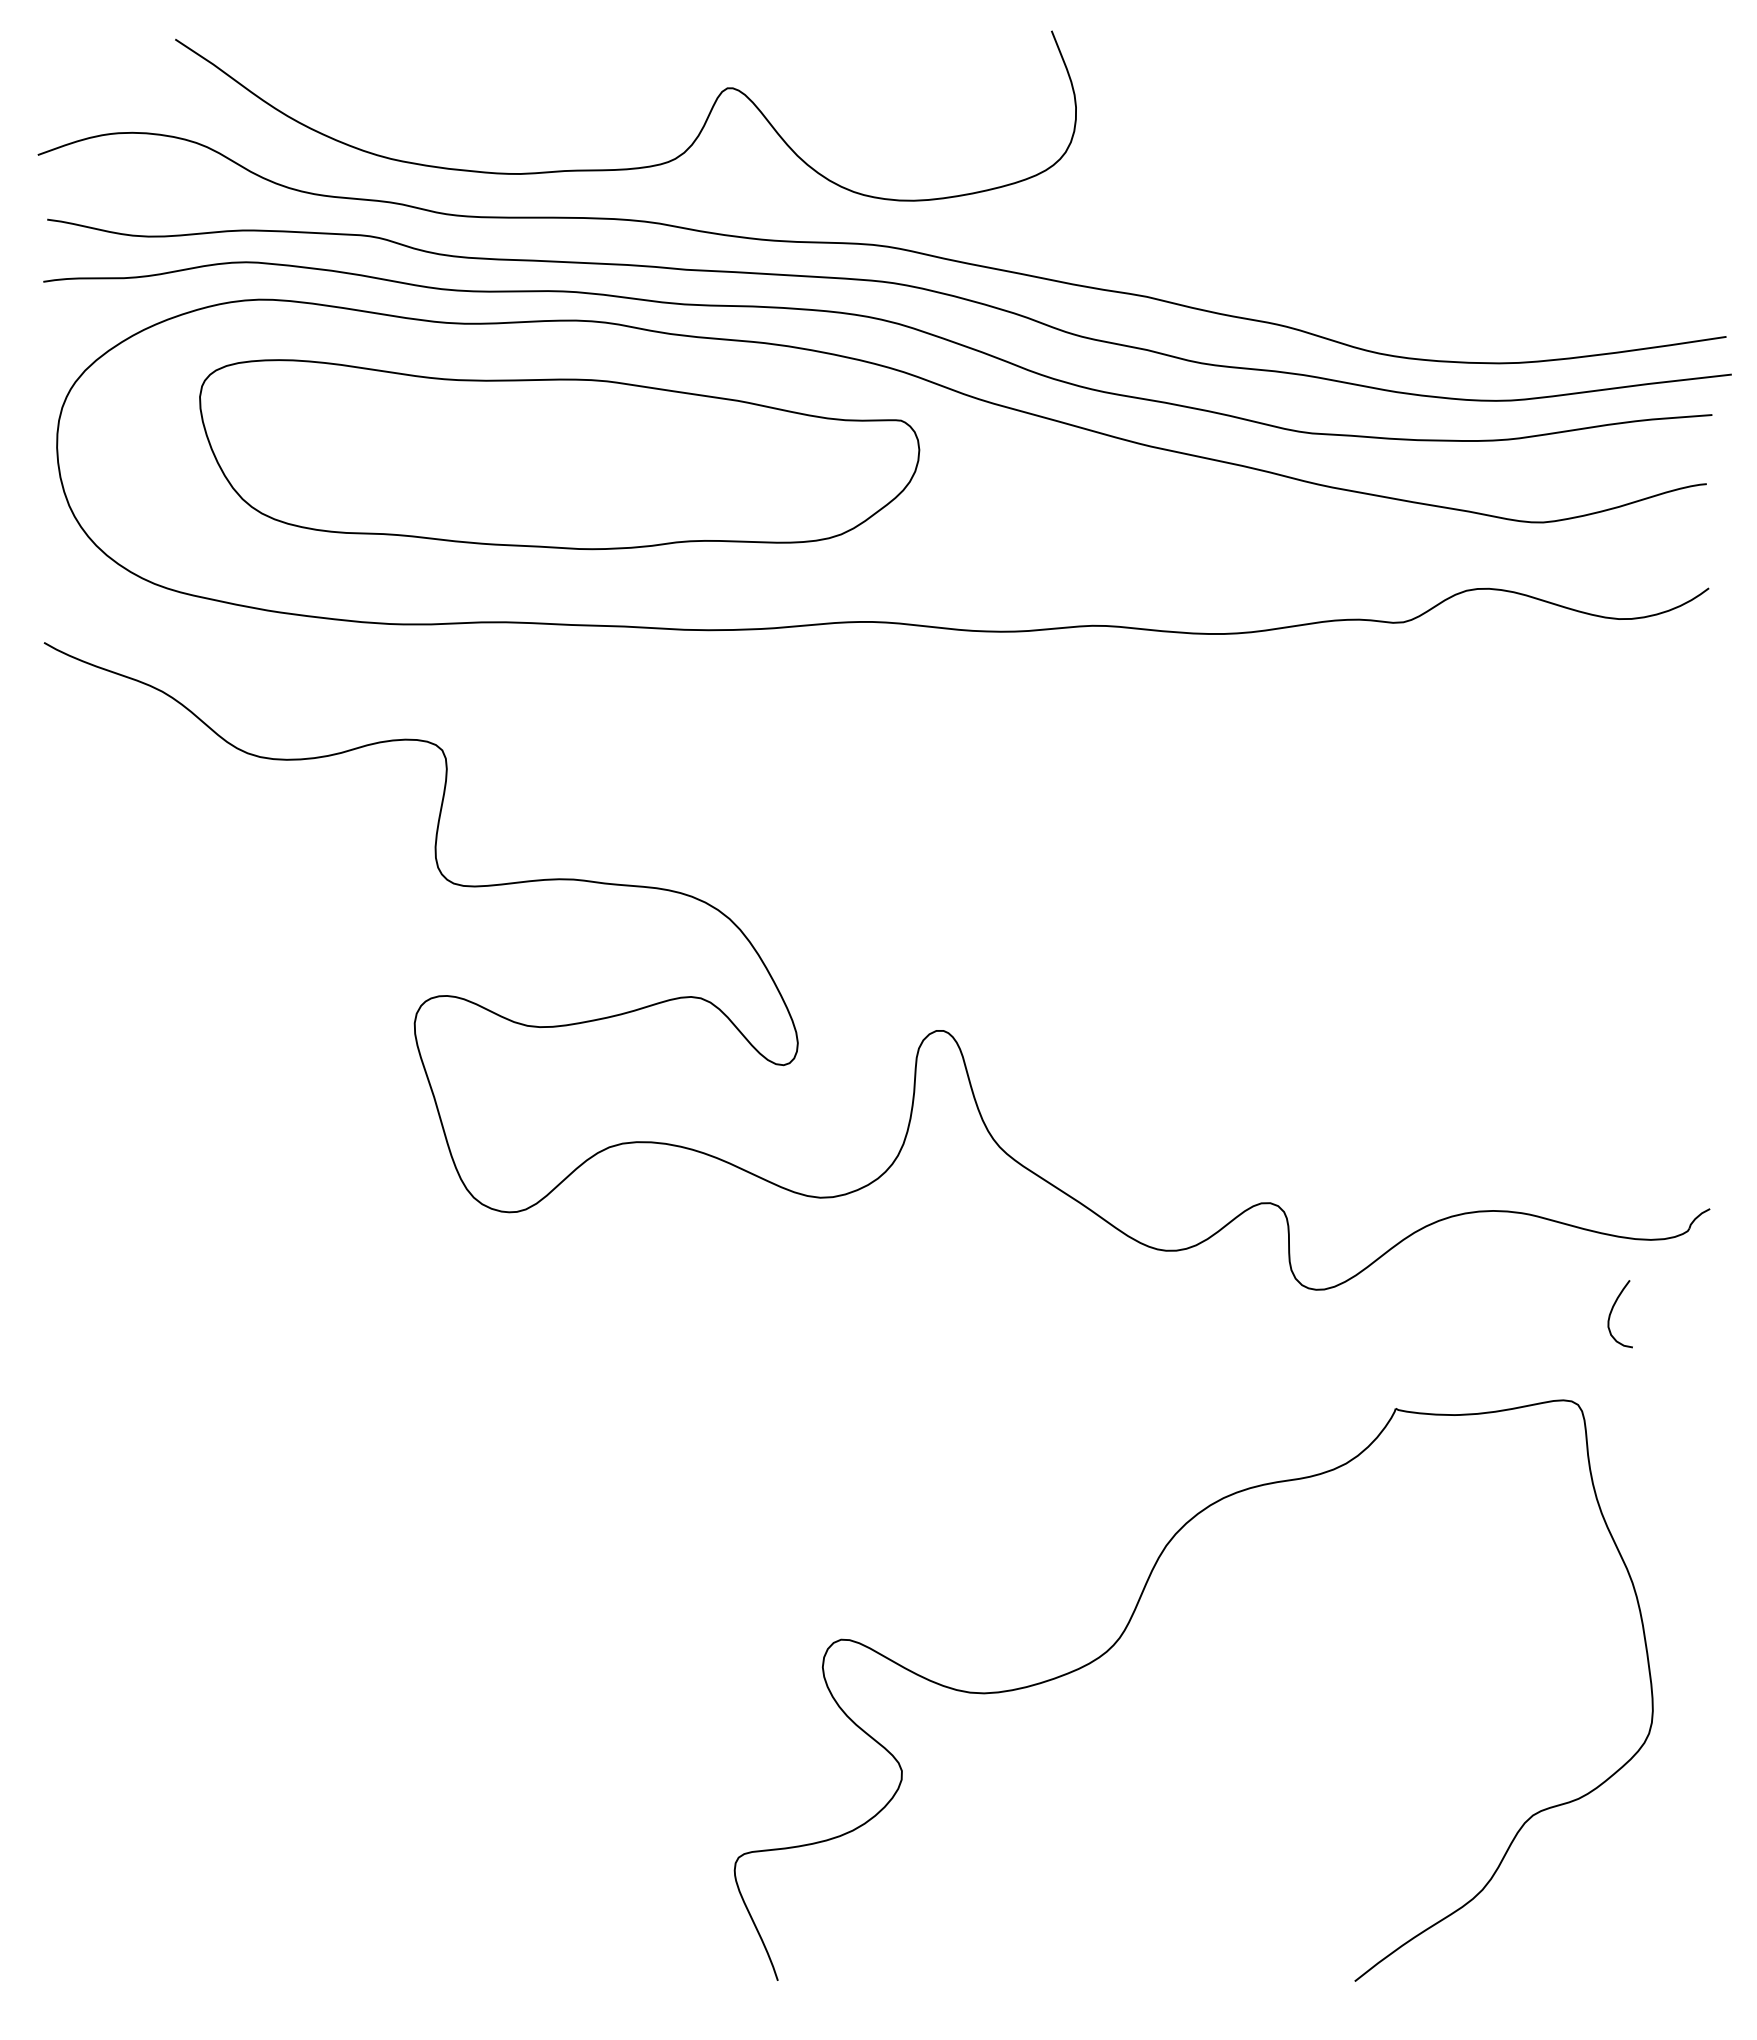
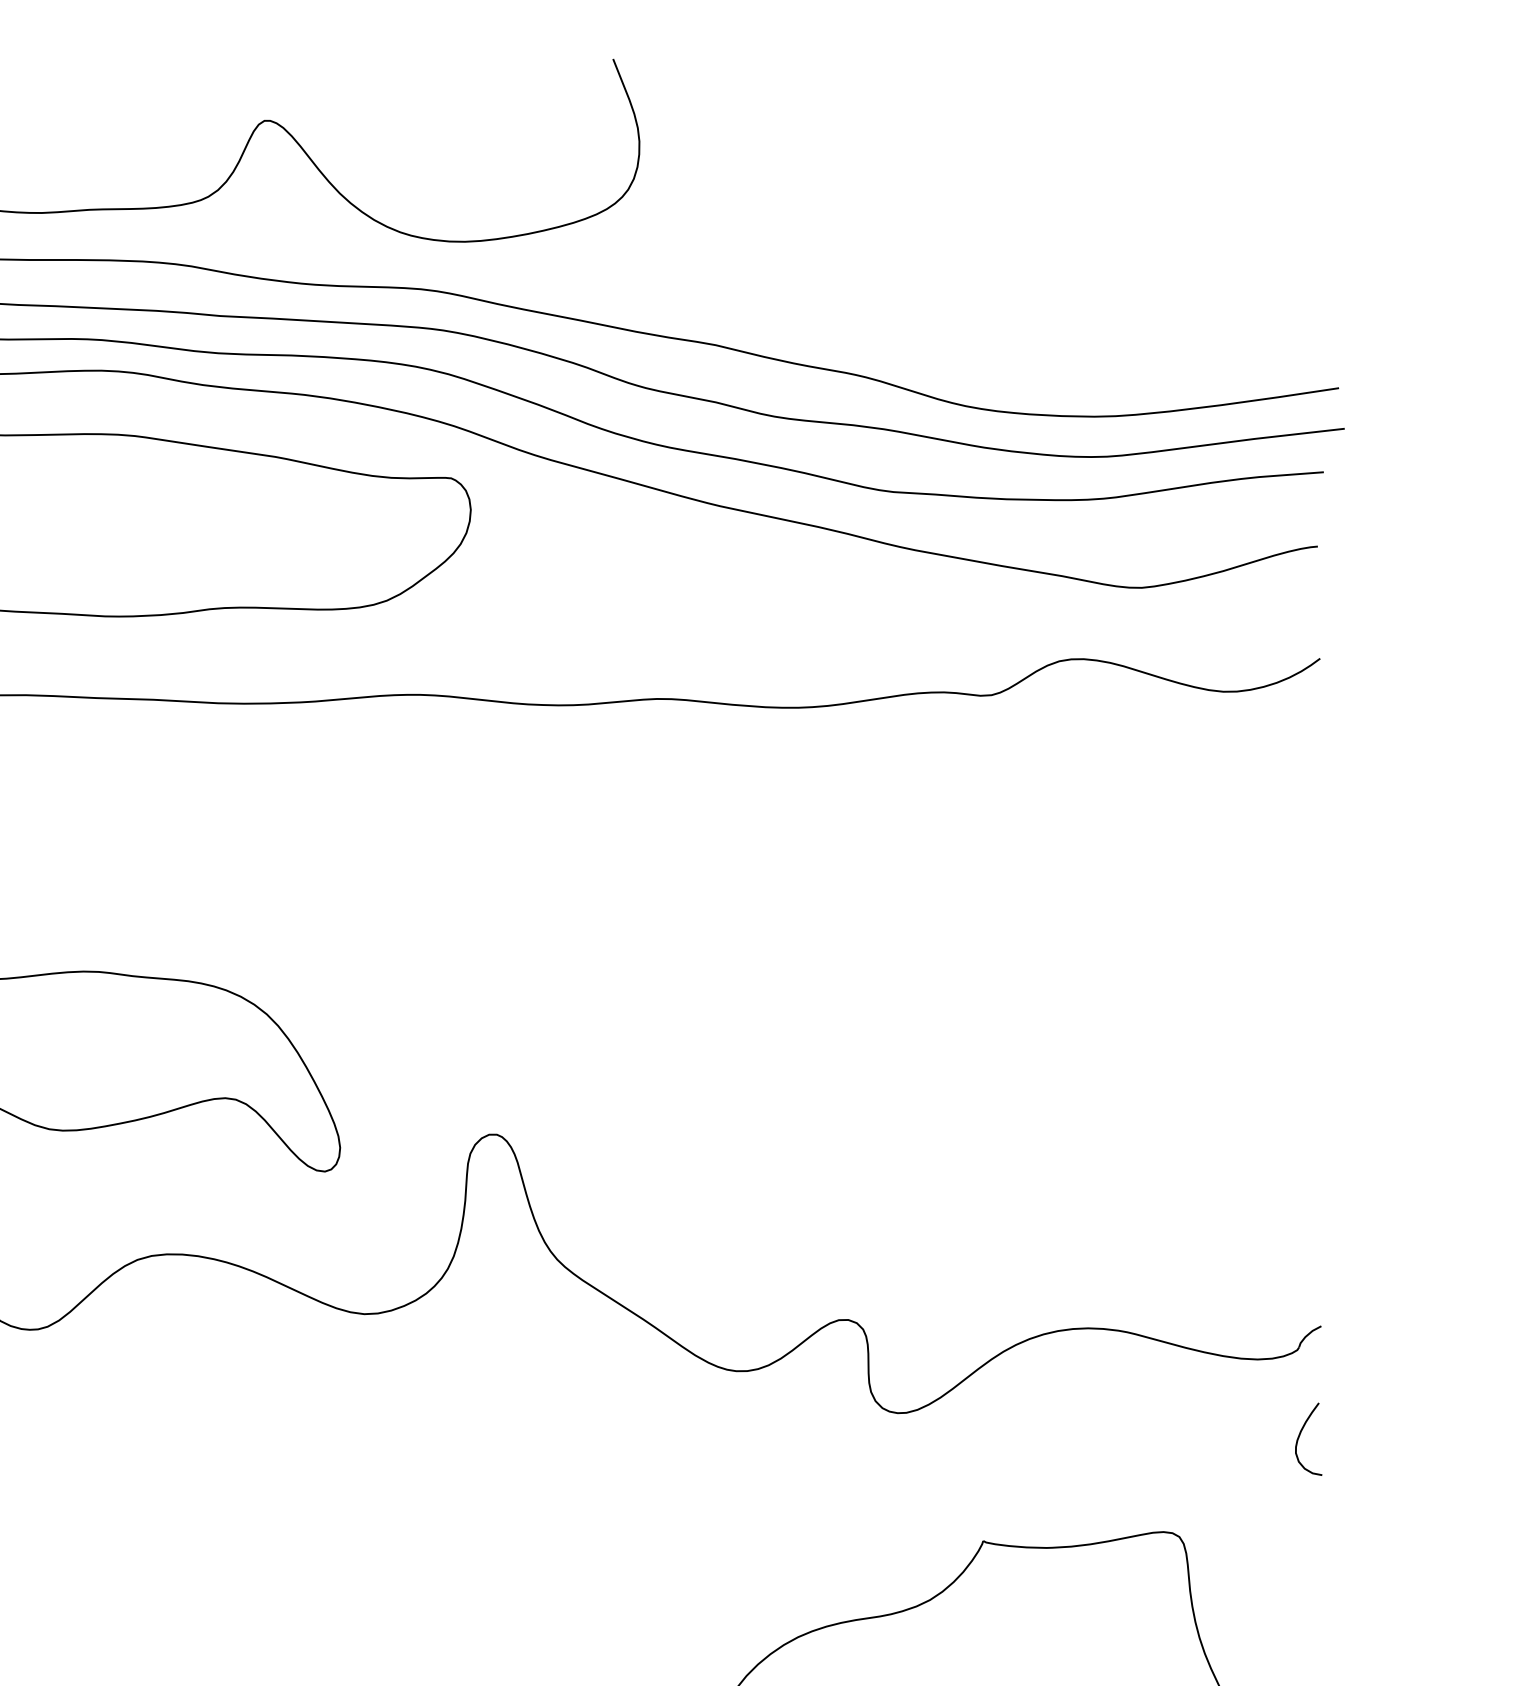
curve: (1612, 1311) -> (1300, 1436), moved

